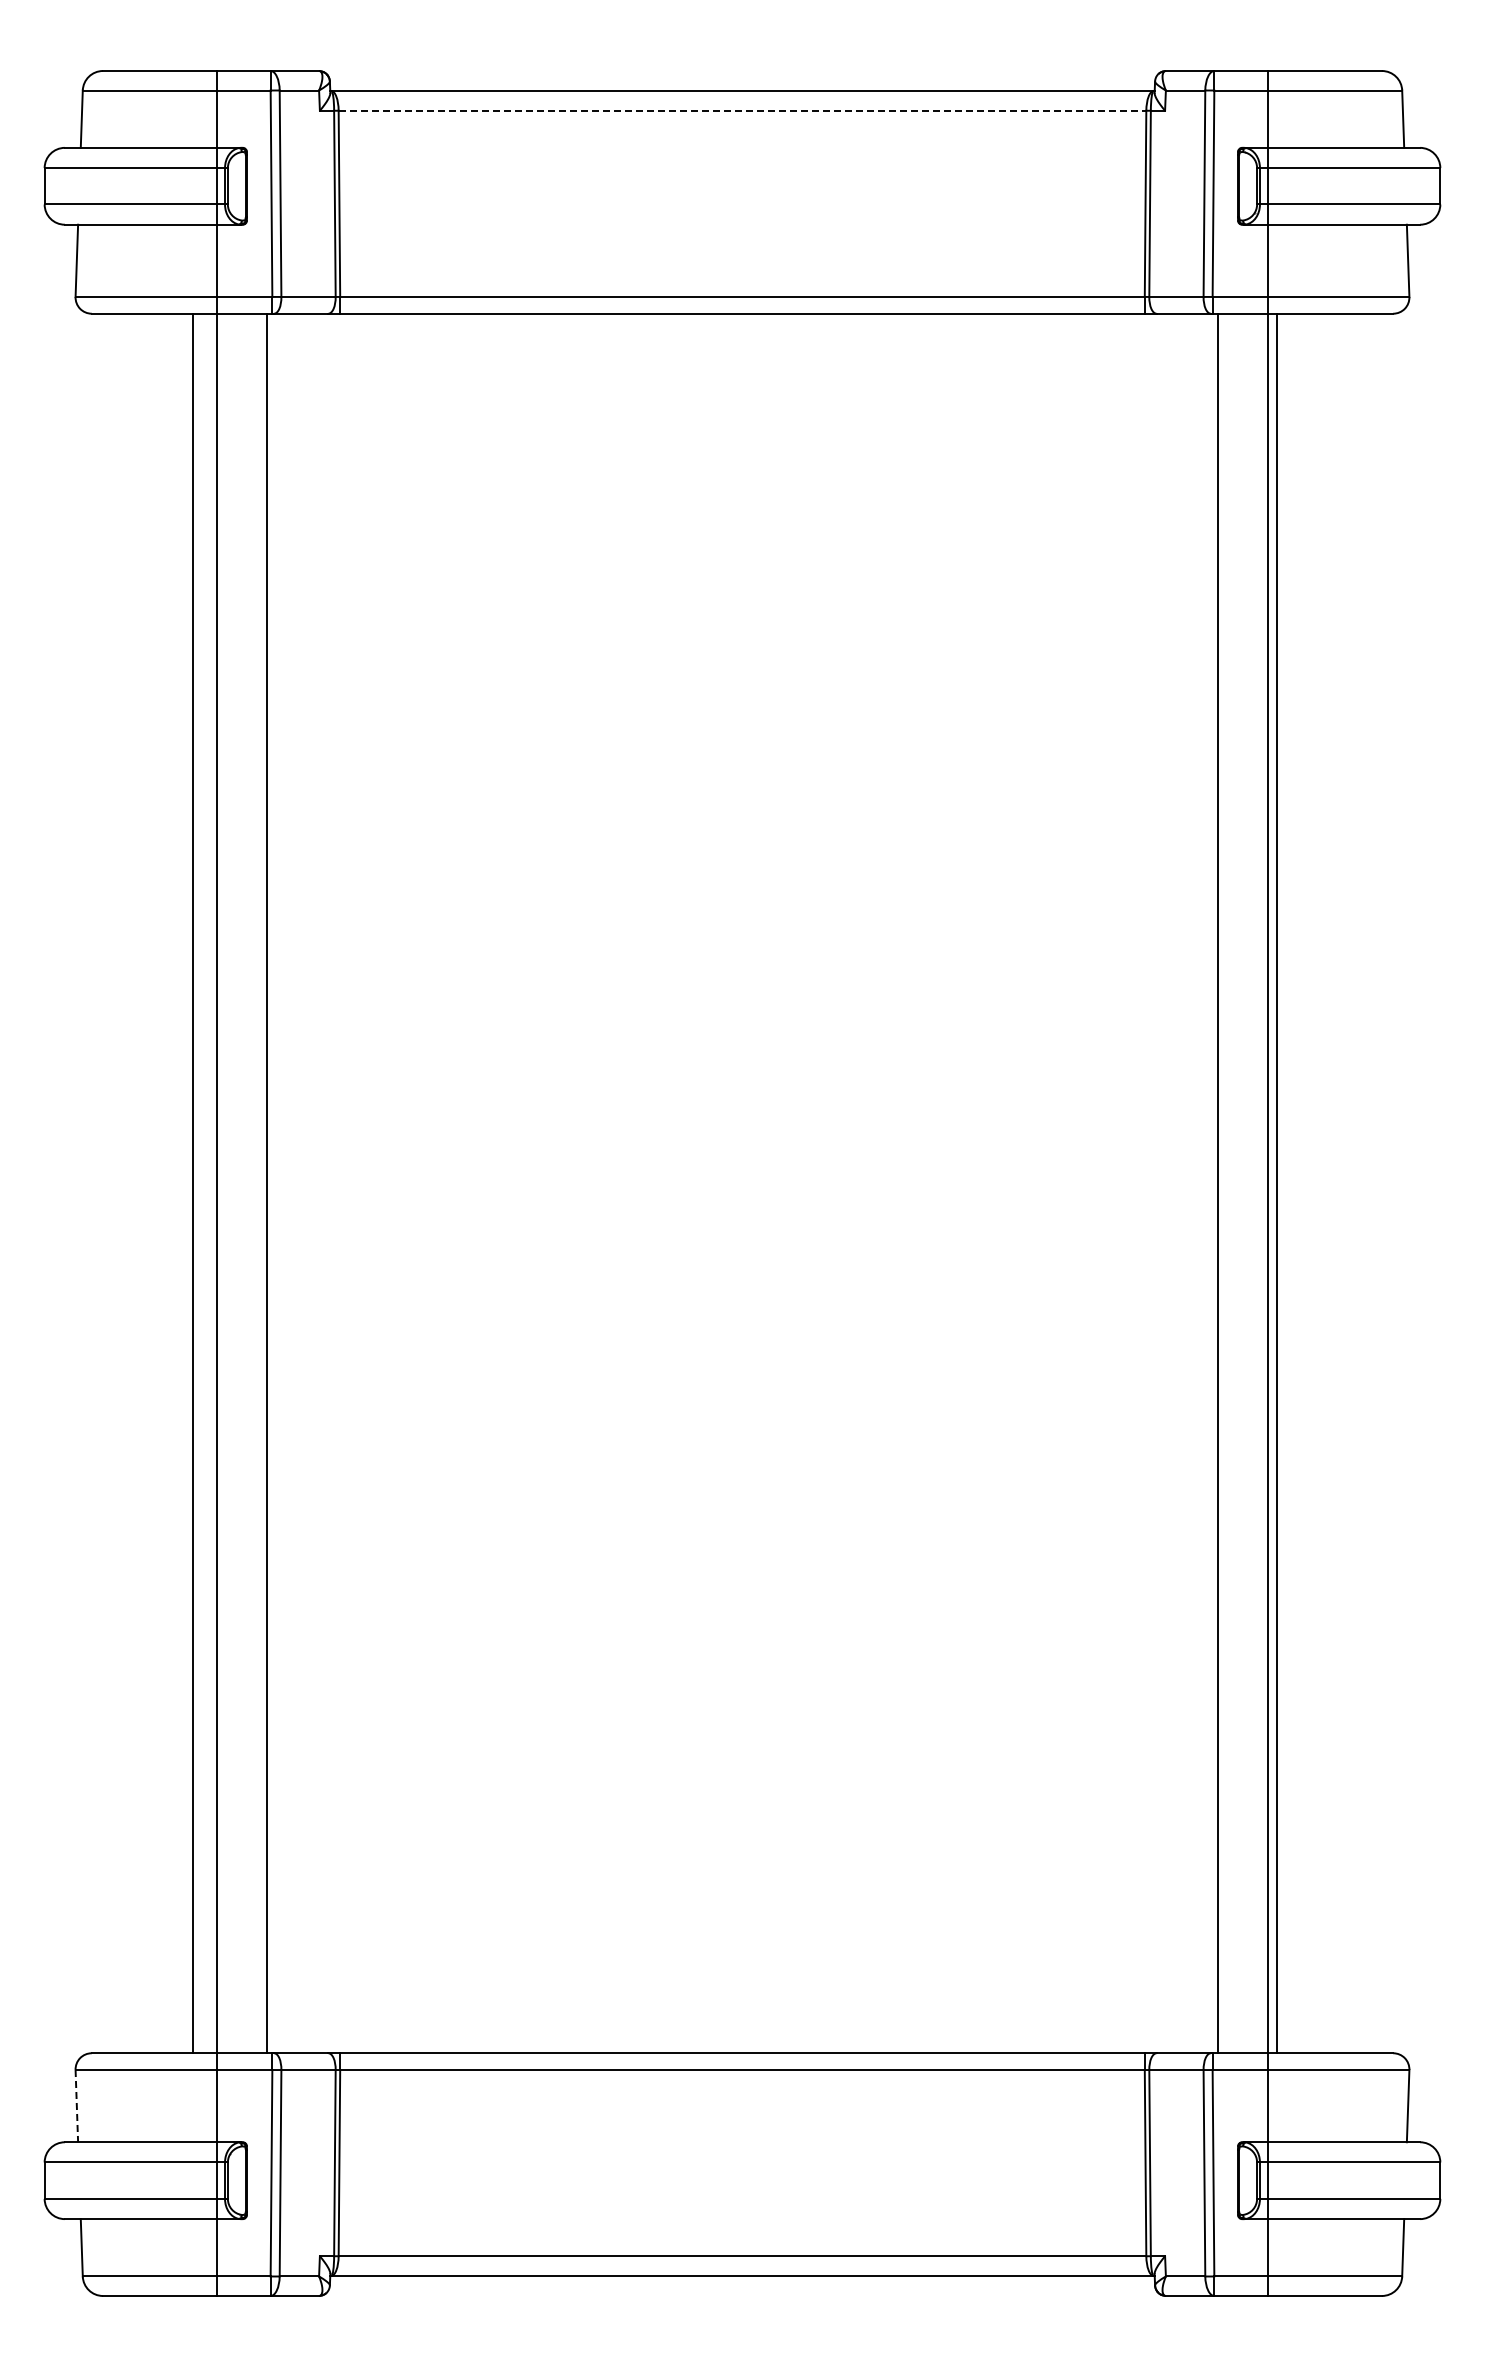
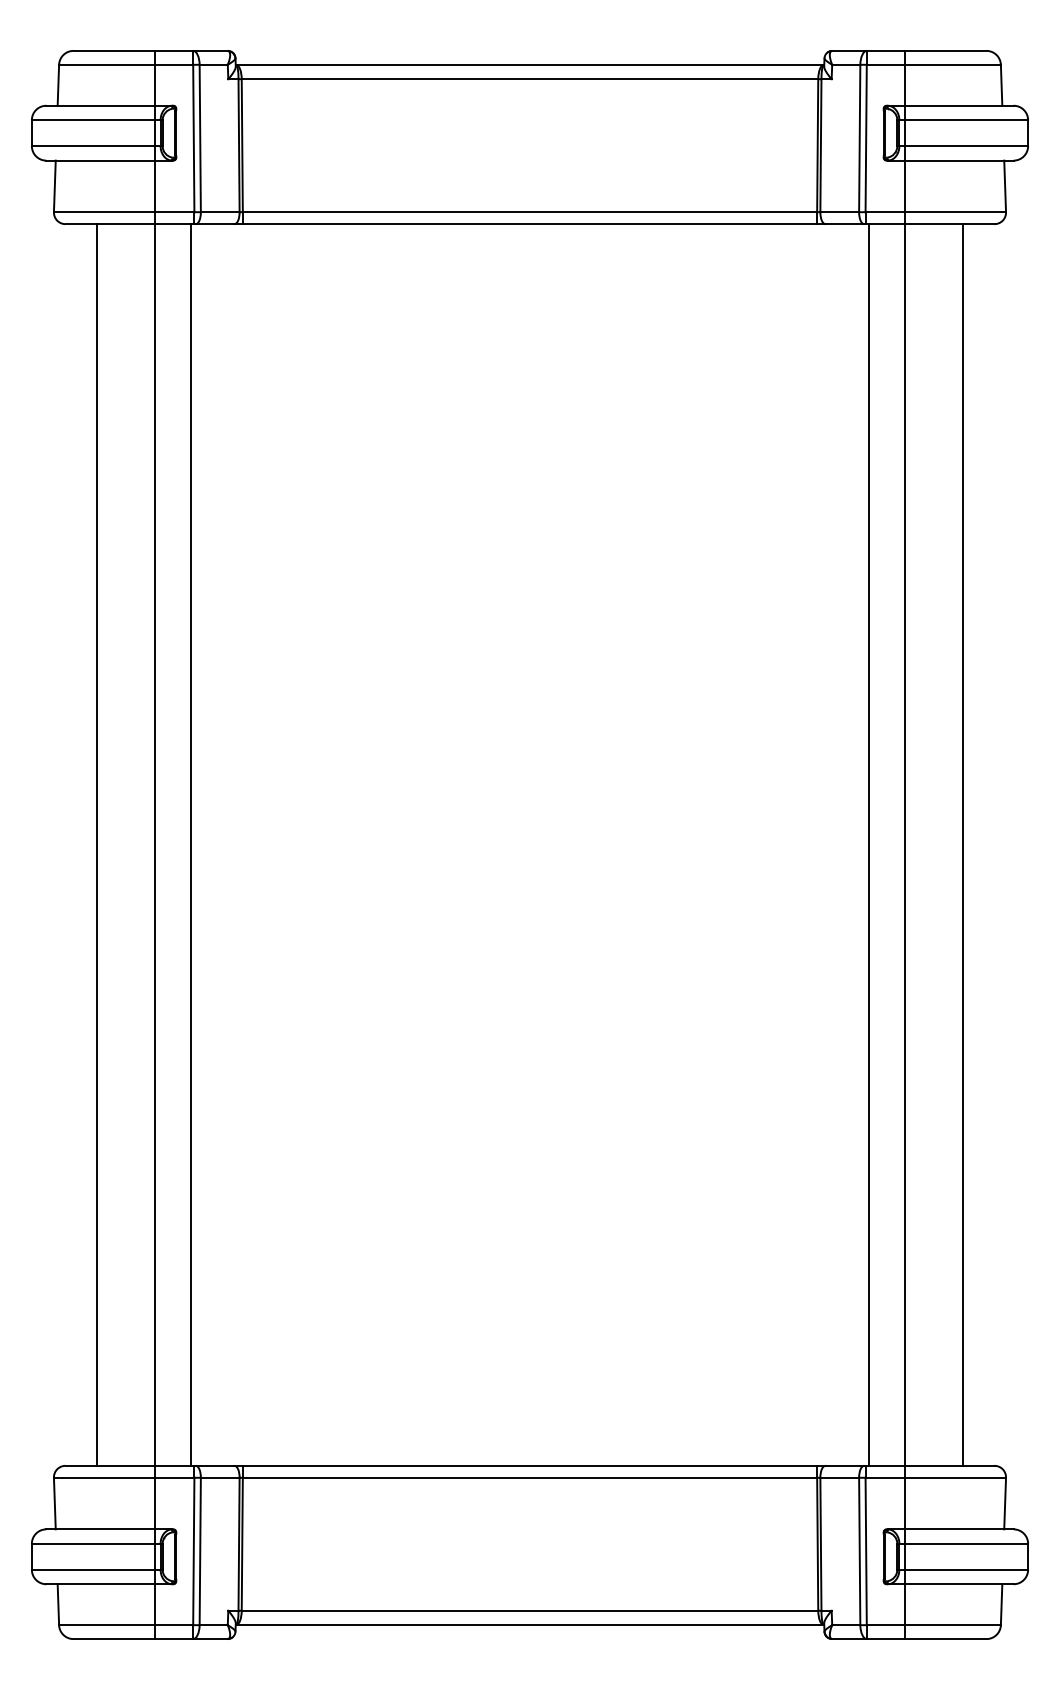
line: (742, 110) -> (530, 79), dashed -> solid
line: (192, 1183) -> (96, 845), moved
line: (1277, 1183) -> (963, 845), moved
line: (76, 2106) -> (54, 1503), dashed -> solid

